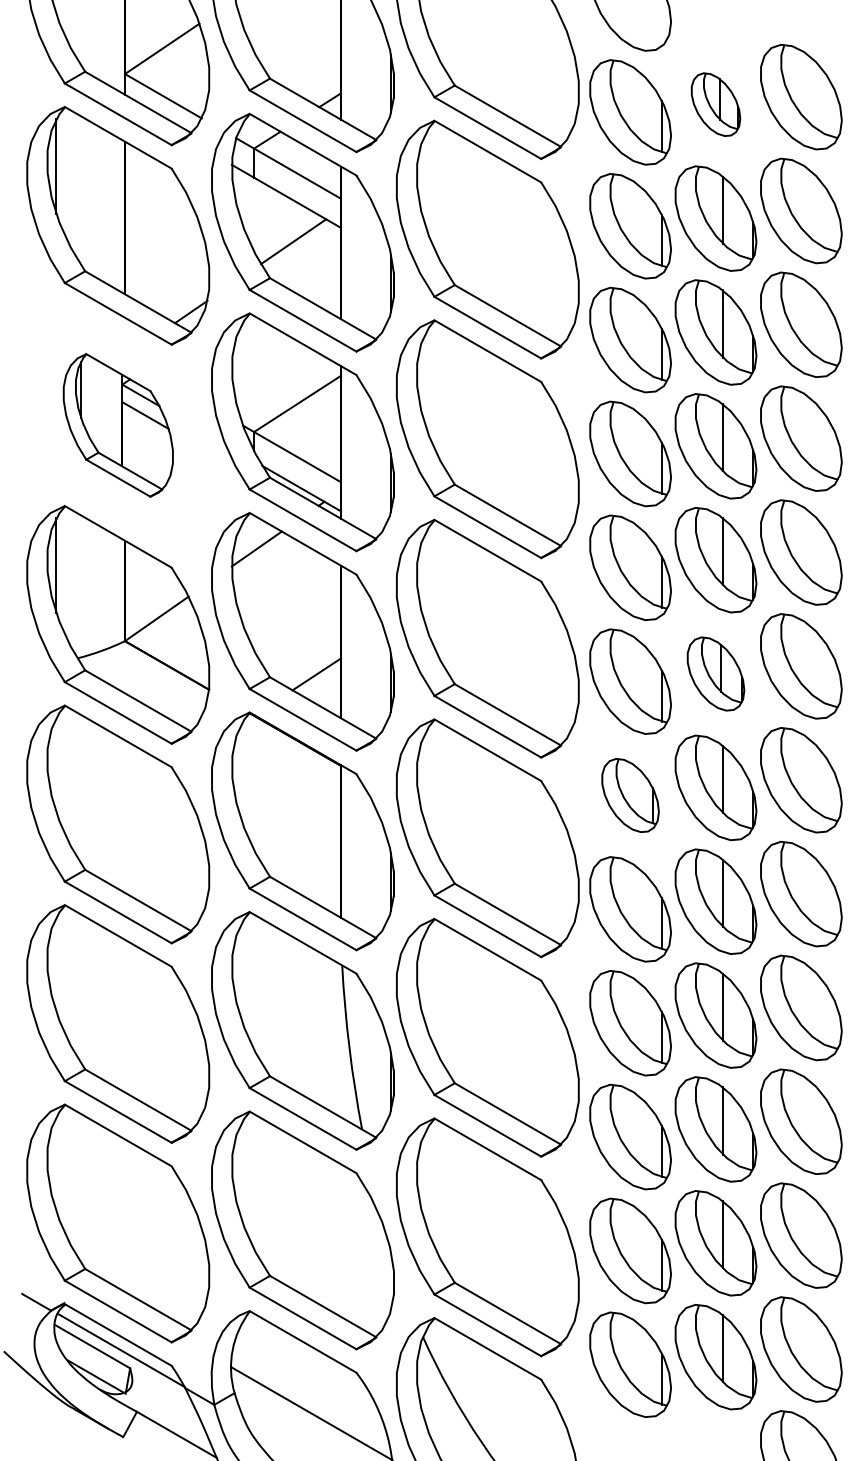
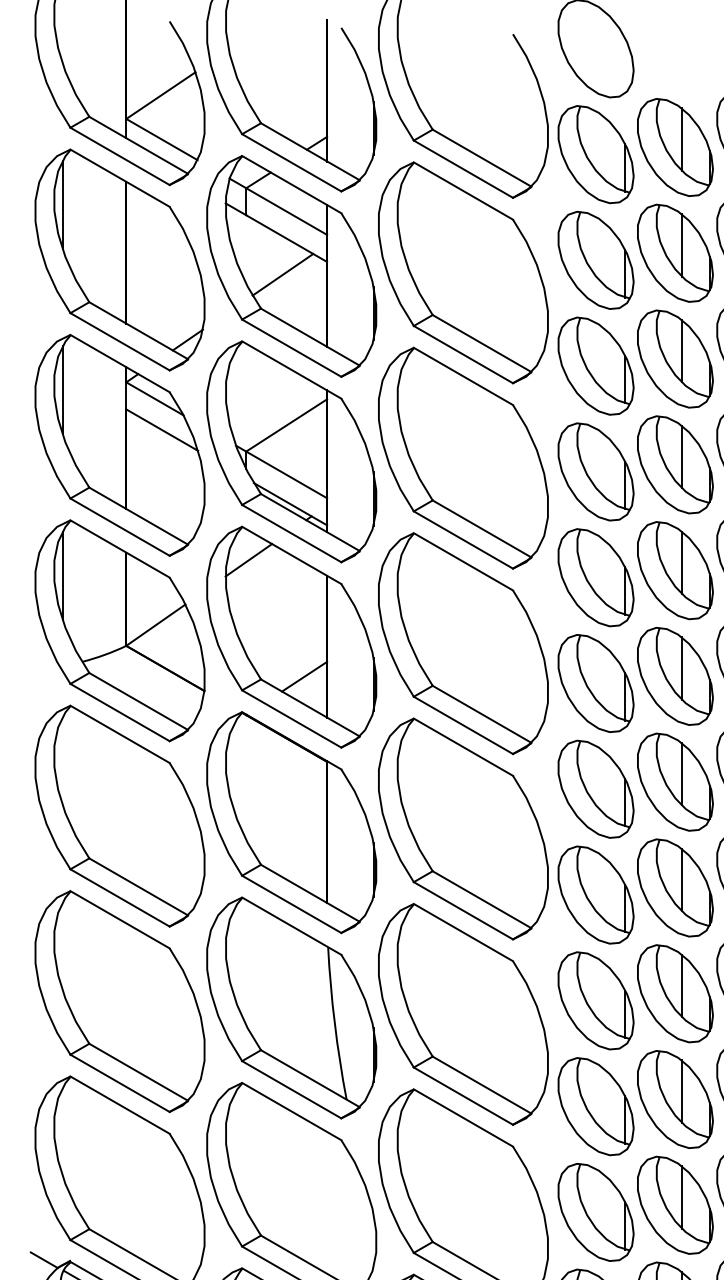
part: (715, 104) -> (674, 147), size x1.67
part: (118, 425) -> (120, 445), size x1.67
part: (715, 673) -> (674, 675), size x1.43
part: (630, 795) -> (595, 789), size x1.43

